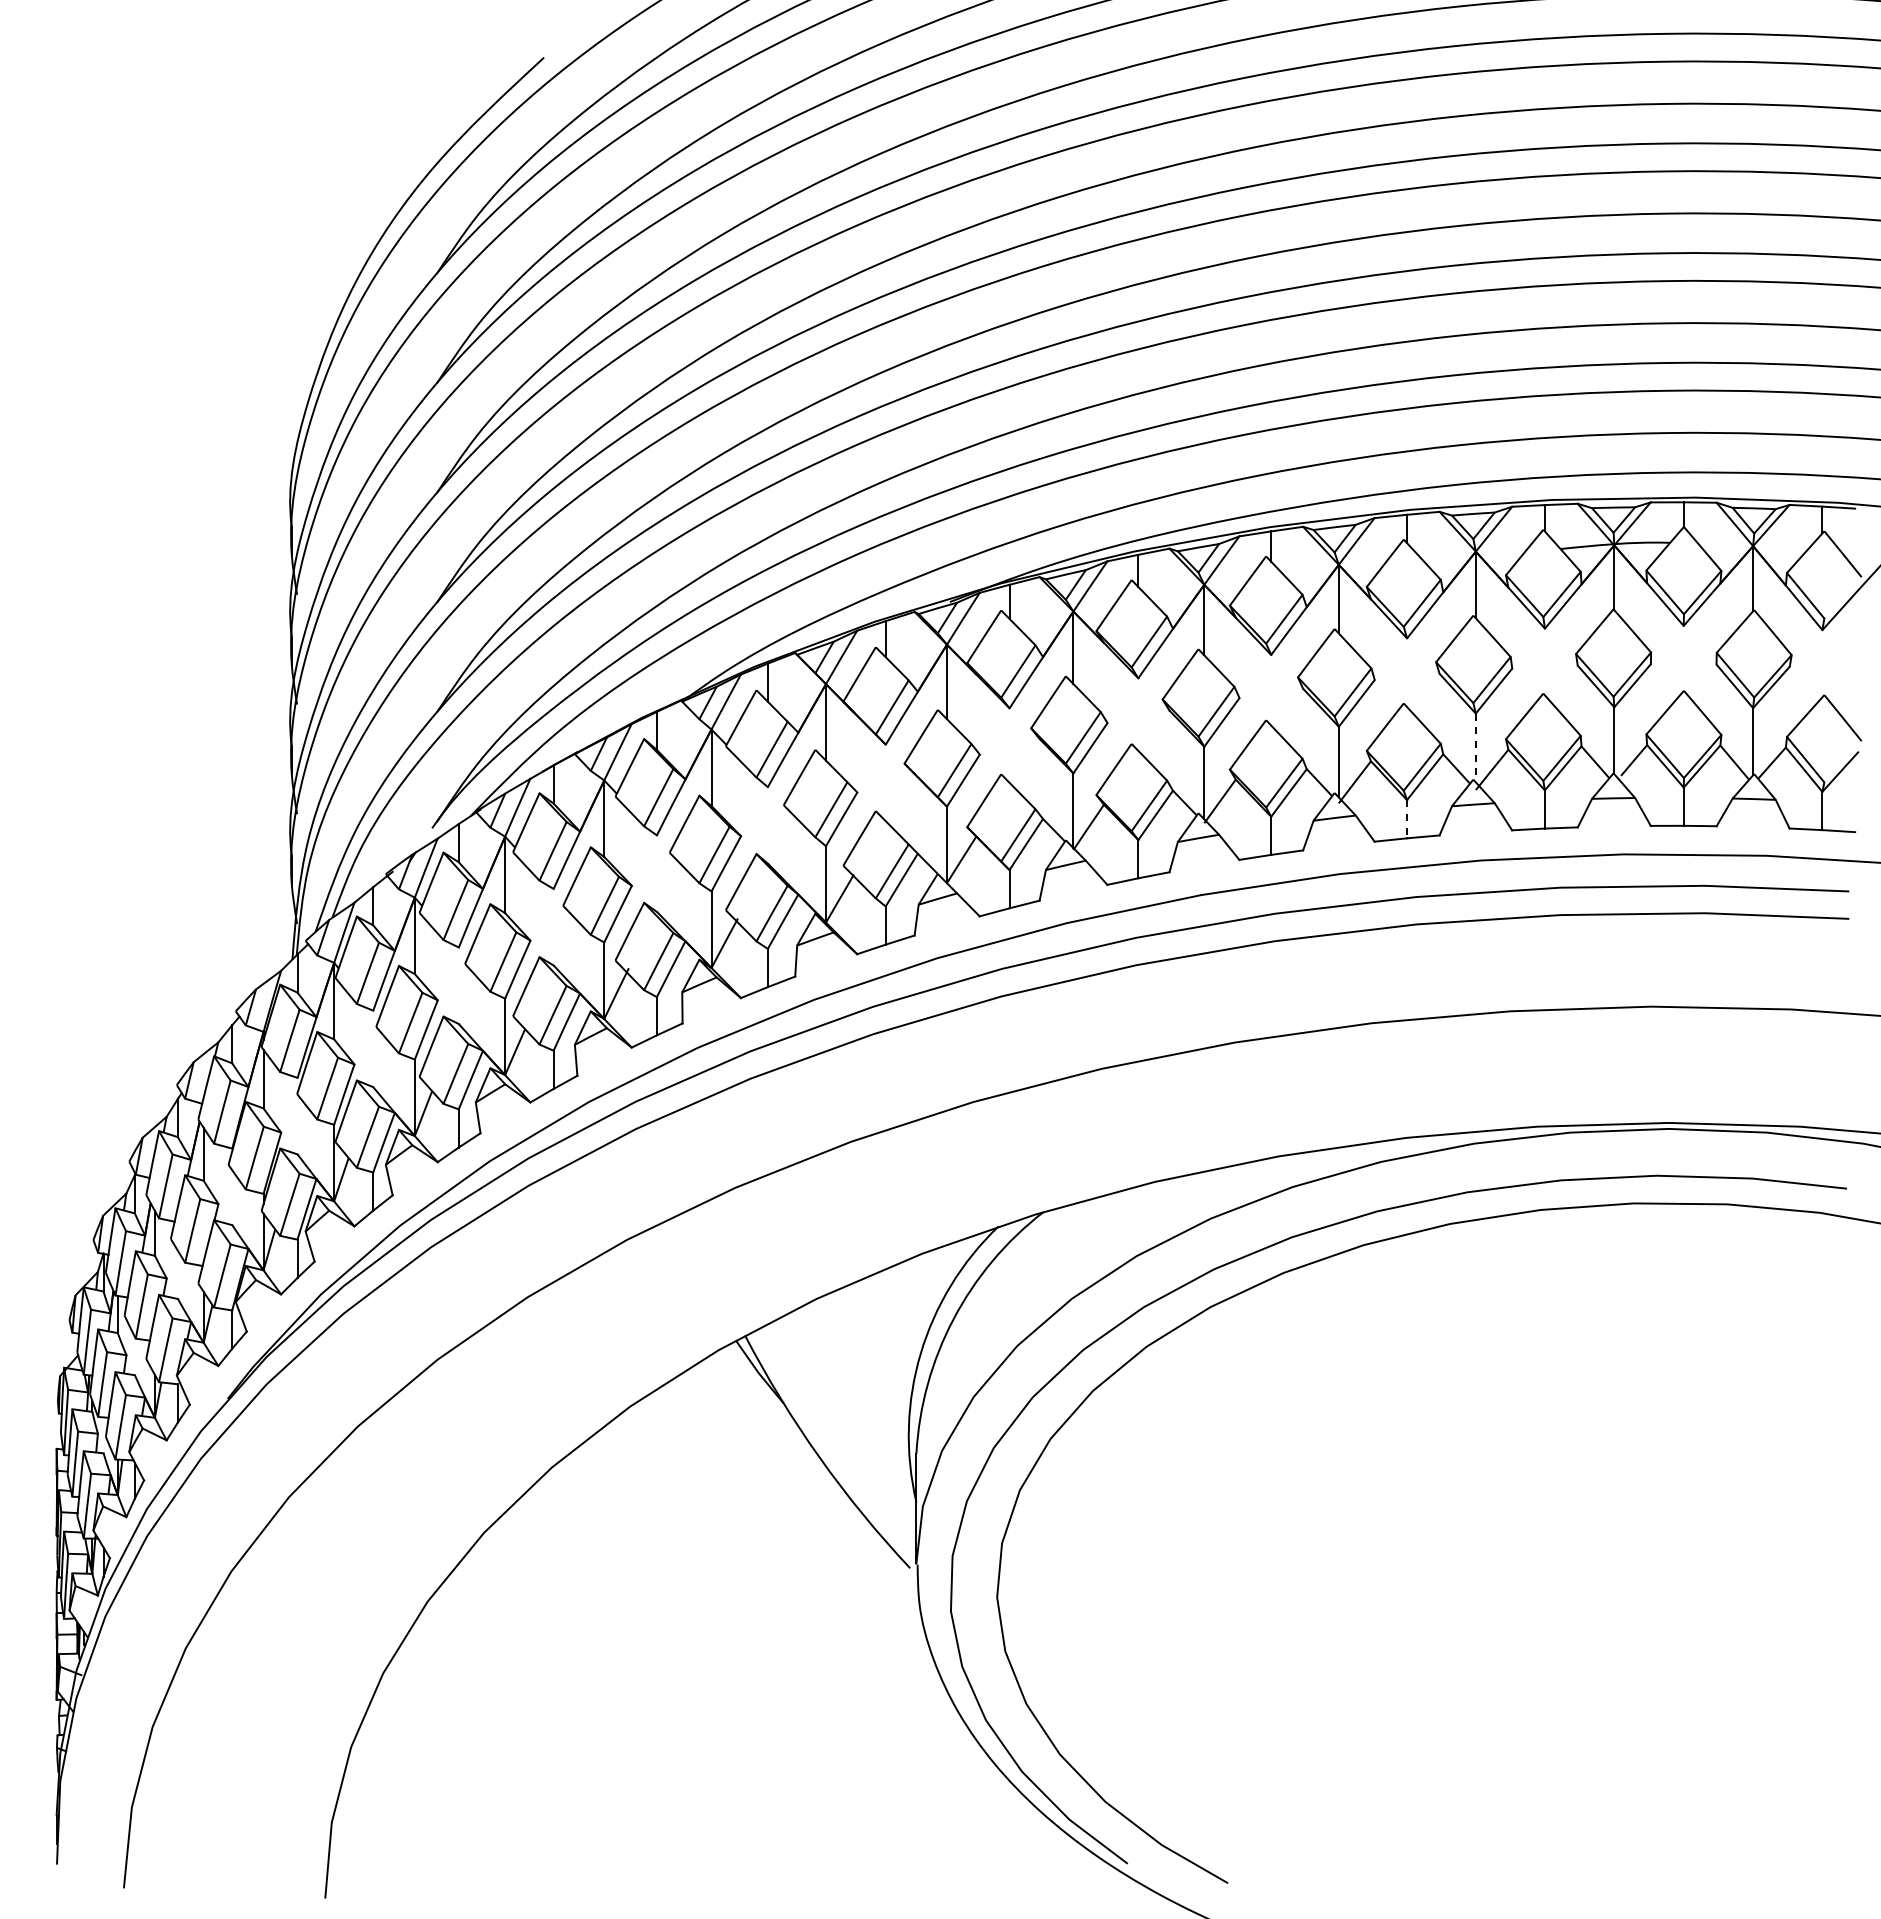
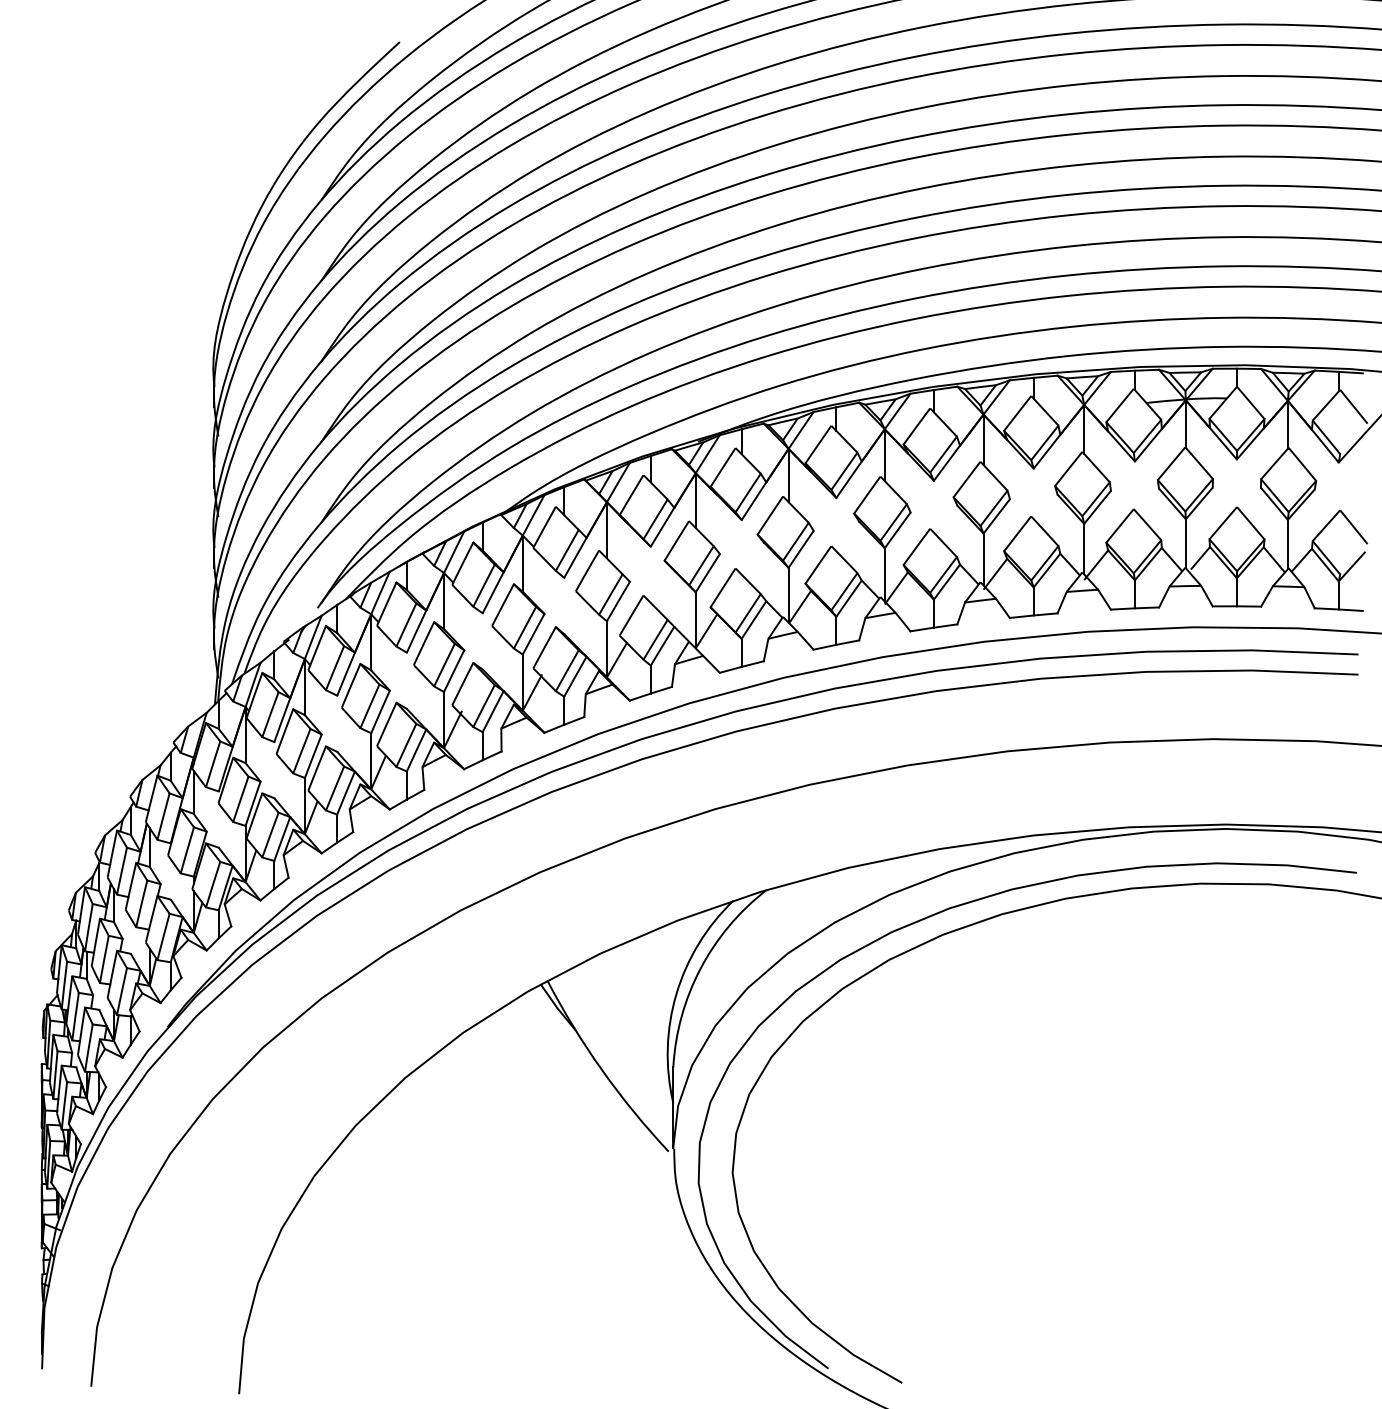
line: (1475, 748) -> (1083, 549), dashed -> solid
line: (1407, 819) -> (1034, 601), dashed -> solid

